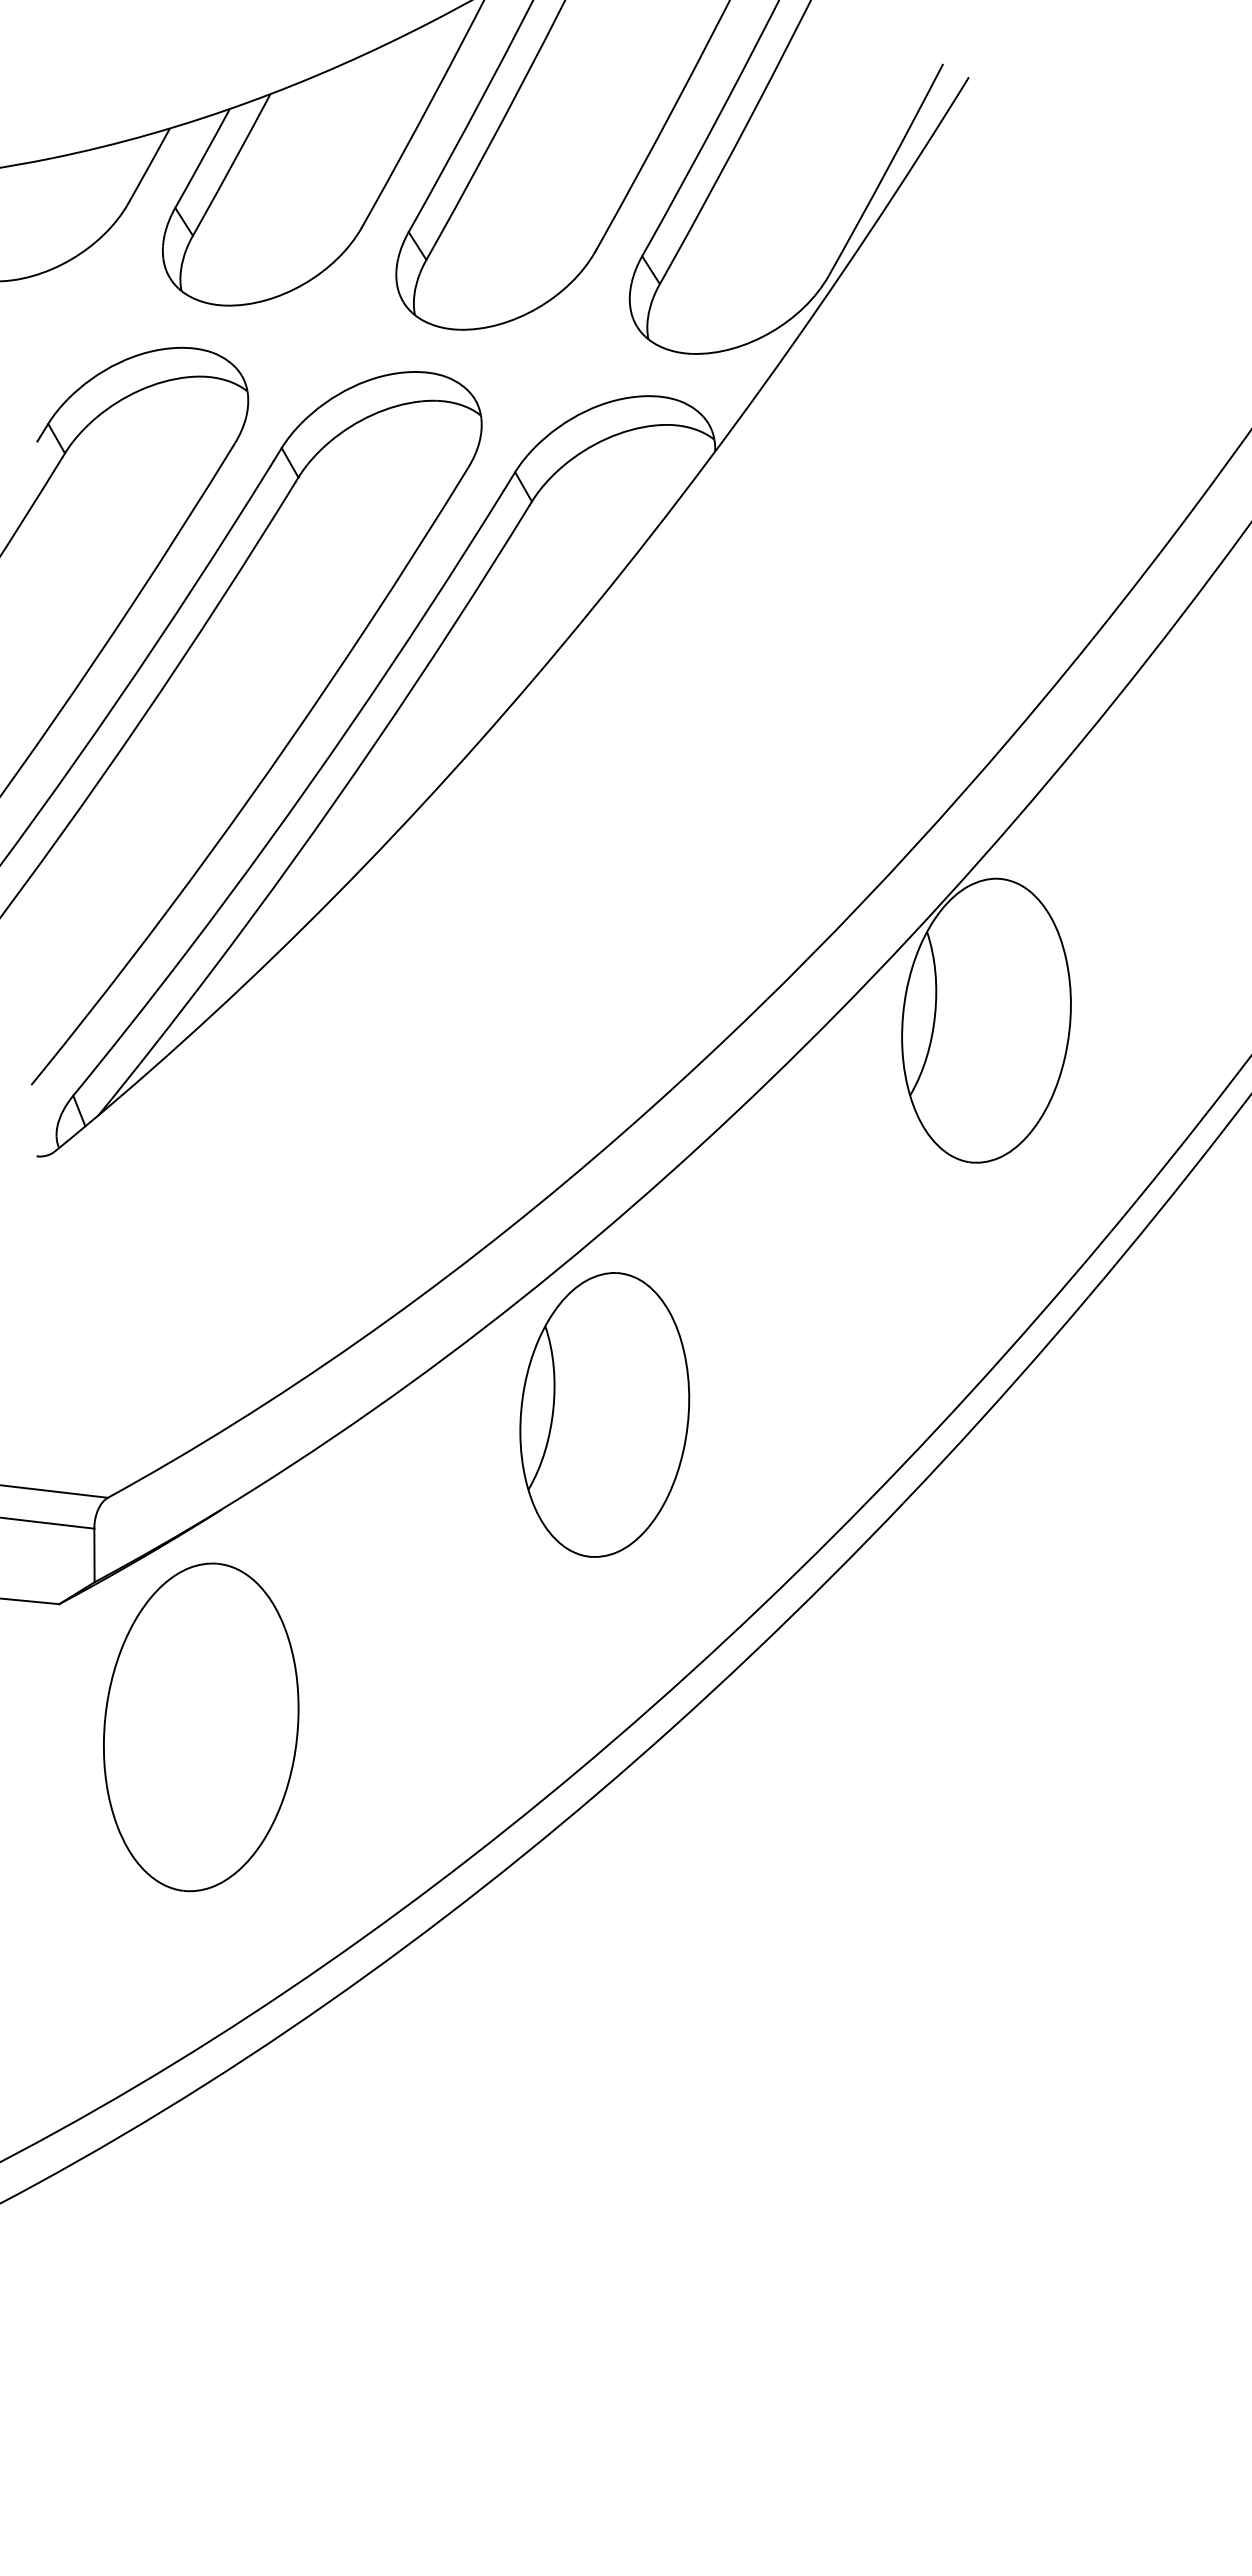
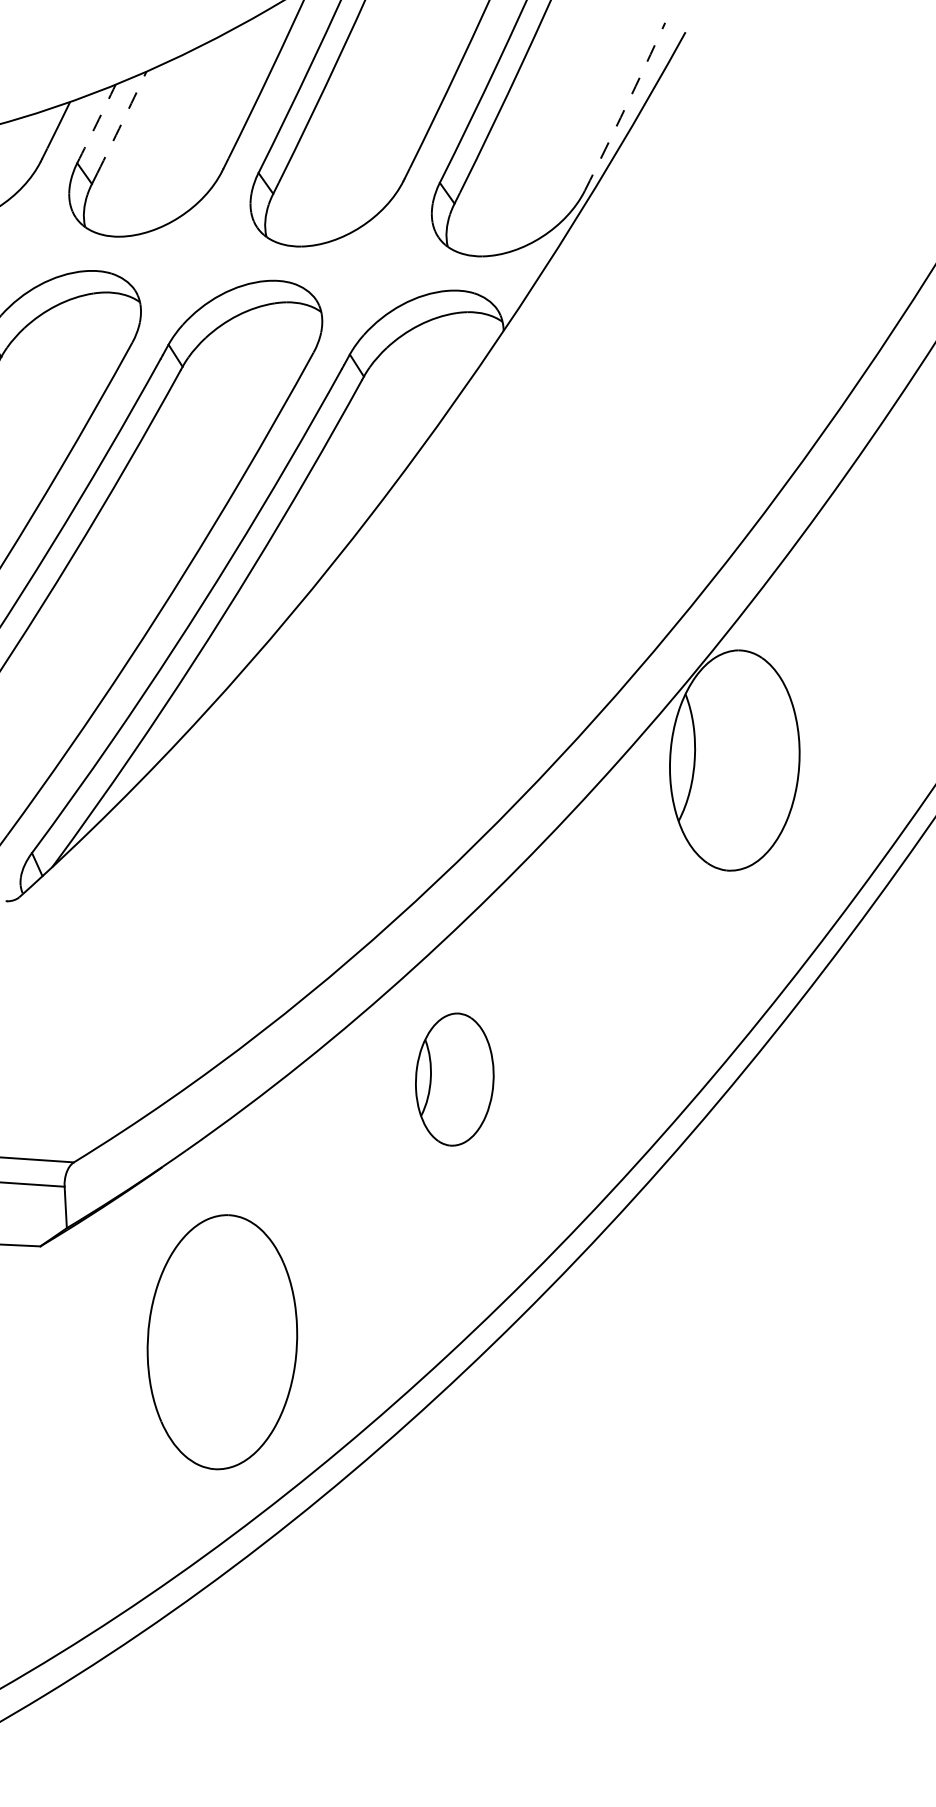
arc: (202, 158) -> (96, 123), solid -> dashed
arc: (235, 158) -> (121, 122), solid -> dashed
arc: (887, 170) -> (626, 107), solid -> dashed
part: (604, 1414) -> (454, 1079), size x0.6
part: (201, 1727) -> (222, 1342), moved

